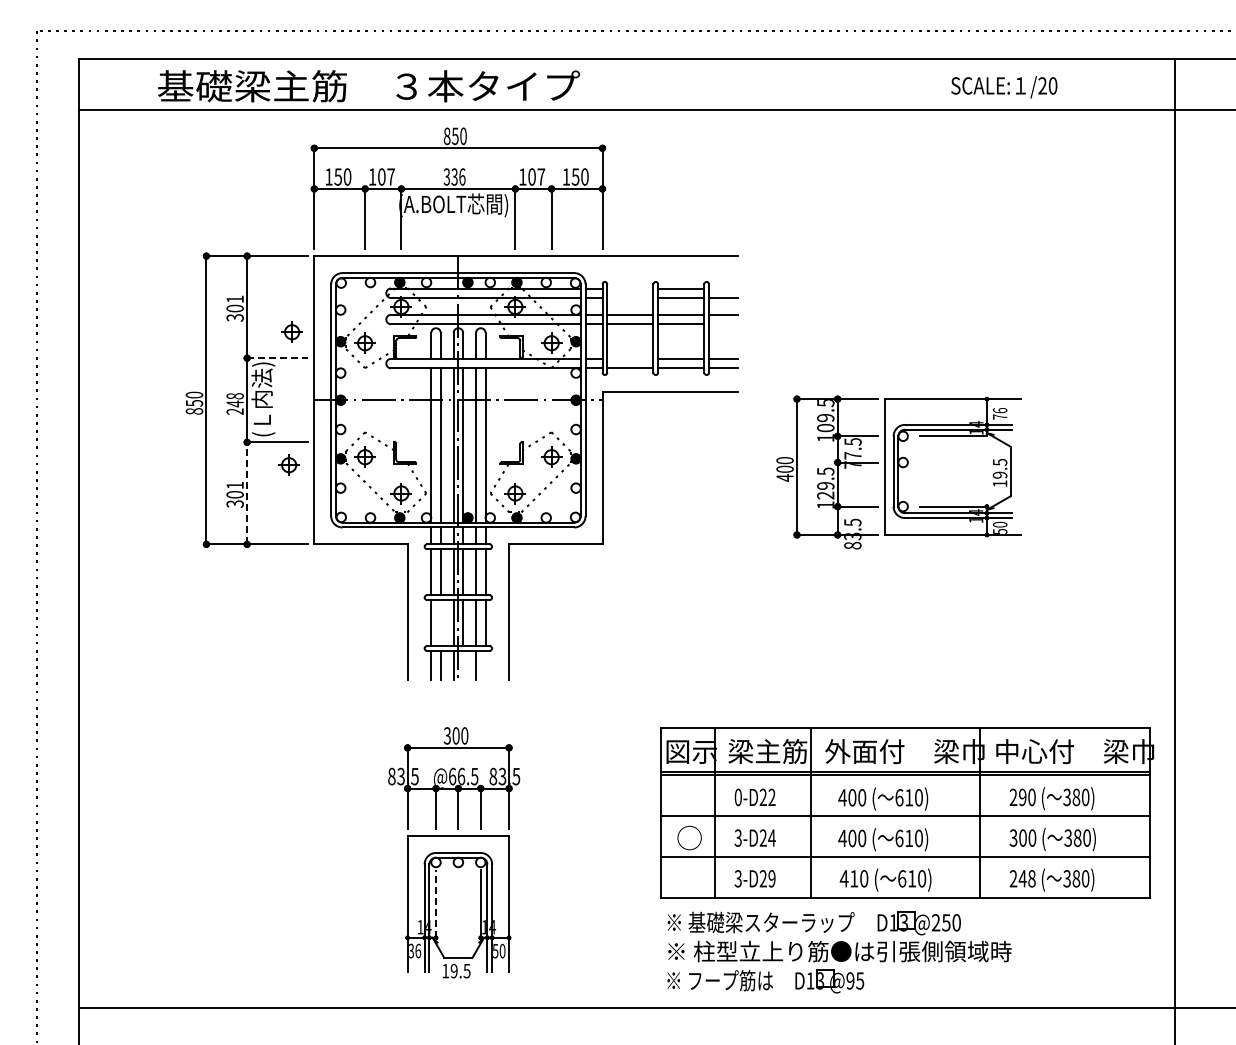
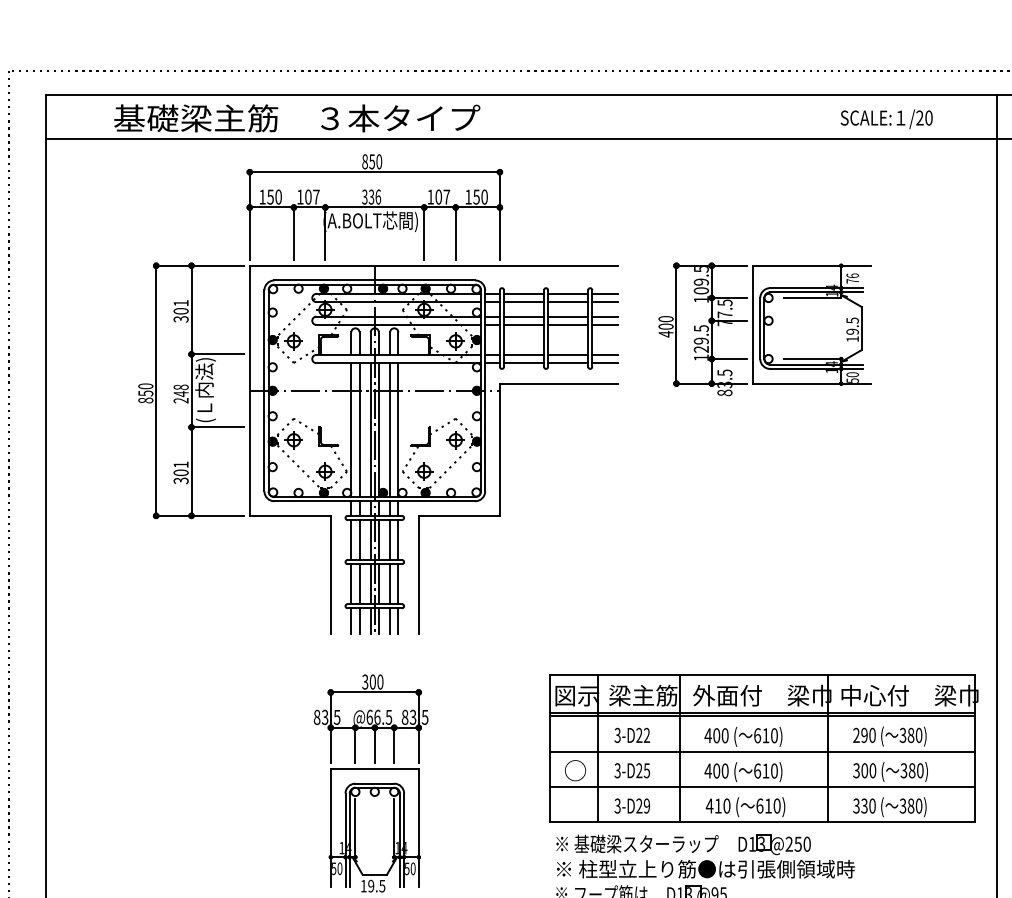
text: (1004, 87) -> (886, 119), moved
line: (630, 288) -> (524, 293), added
line: (723, 288) -> (604, 293), added
line: (630, 298) -> (524, 302), added
line: (723, 324) -> (604, 325), added
part: (291, 331) -> (230, 331), removed
line: (277, 358) -> (217, 354), dashed -> solid
line: (630, 358) -> (524, 354), added
part: (288, 464) -> (227, 446), removed
part: (898, 472) -> (764, 329), moved
line: (247, 492) -> (191, 470), dashed -> solid
line: (440, 623) -> (359, 584), added
line: (463, 665) -> (379, 620), added
line: (485, 665) -> (398, 620), added
text: (737, 797) -> (617, 735), 0-D22 -> 3-D22
text: (771, 837) -> (646, 770), 3-D24 -> 3-D25
text: (1022, 878) -> (864, 805), 248 -> 330
line: (436, 904) -> (355, 828), dashed -> solid
text: (415, 950) -> (337, 868), 36 -> 50

